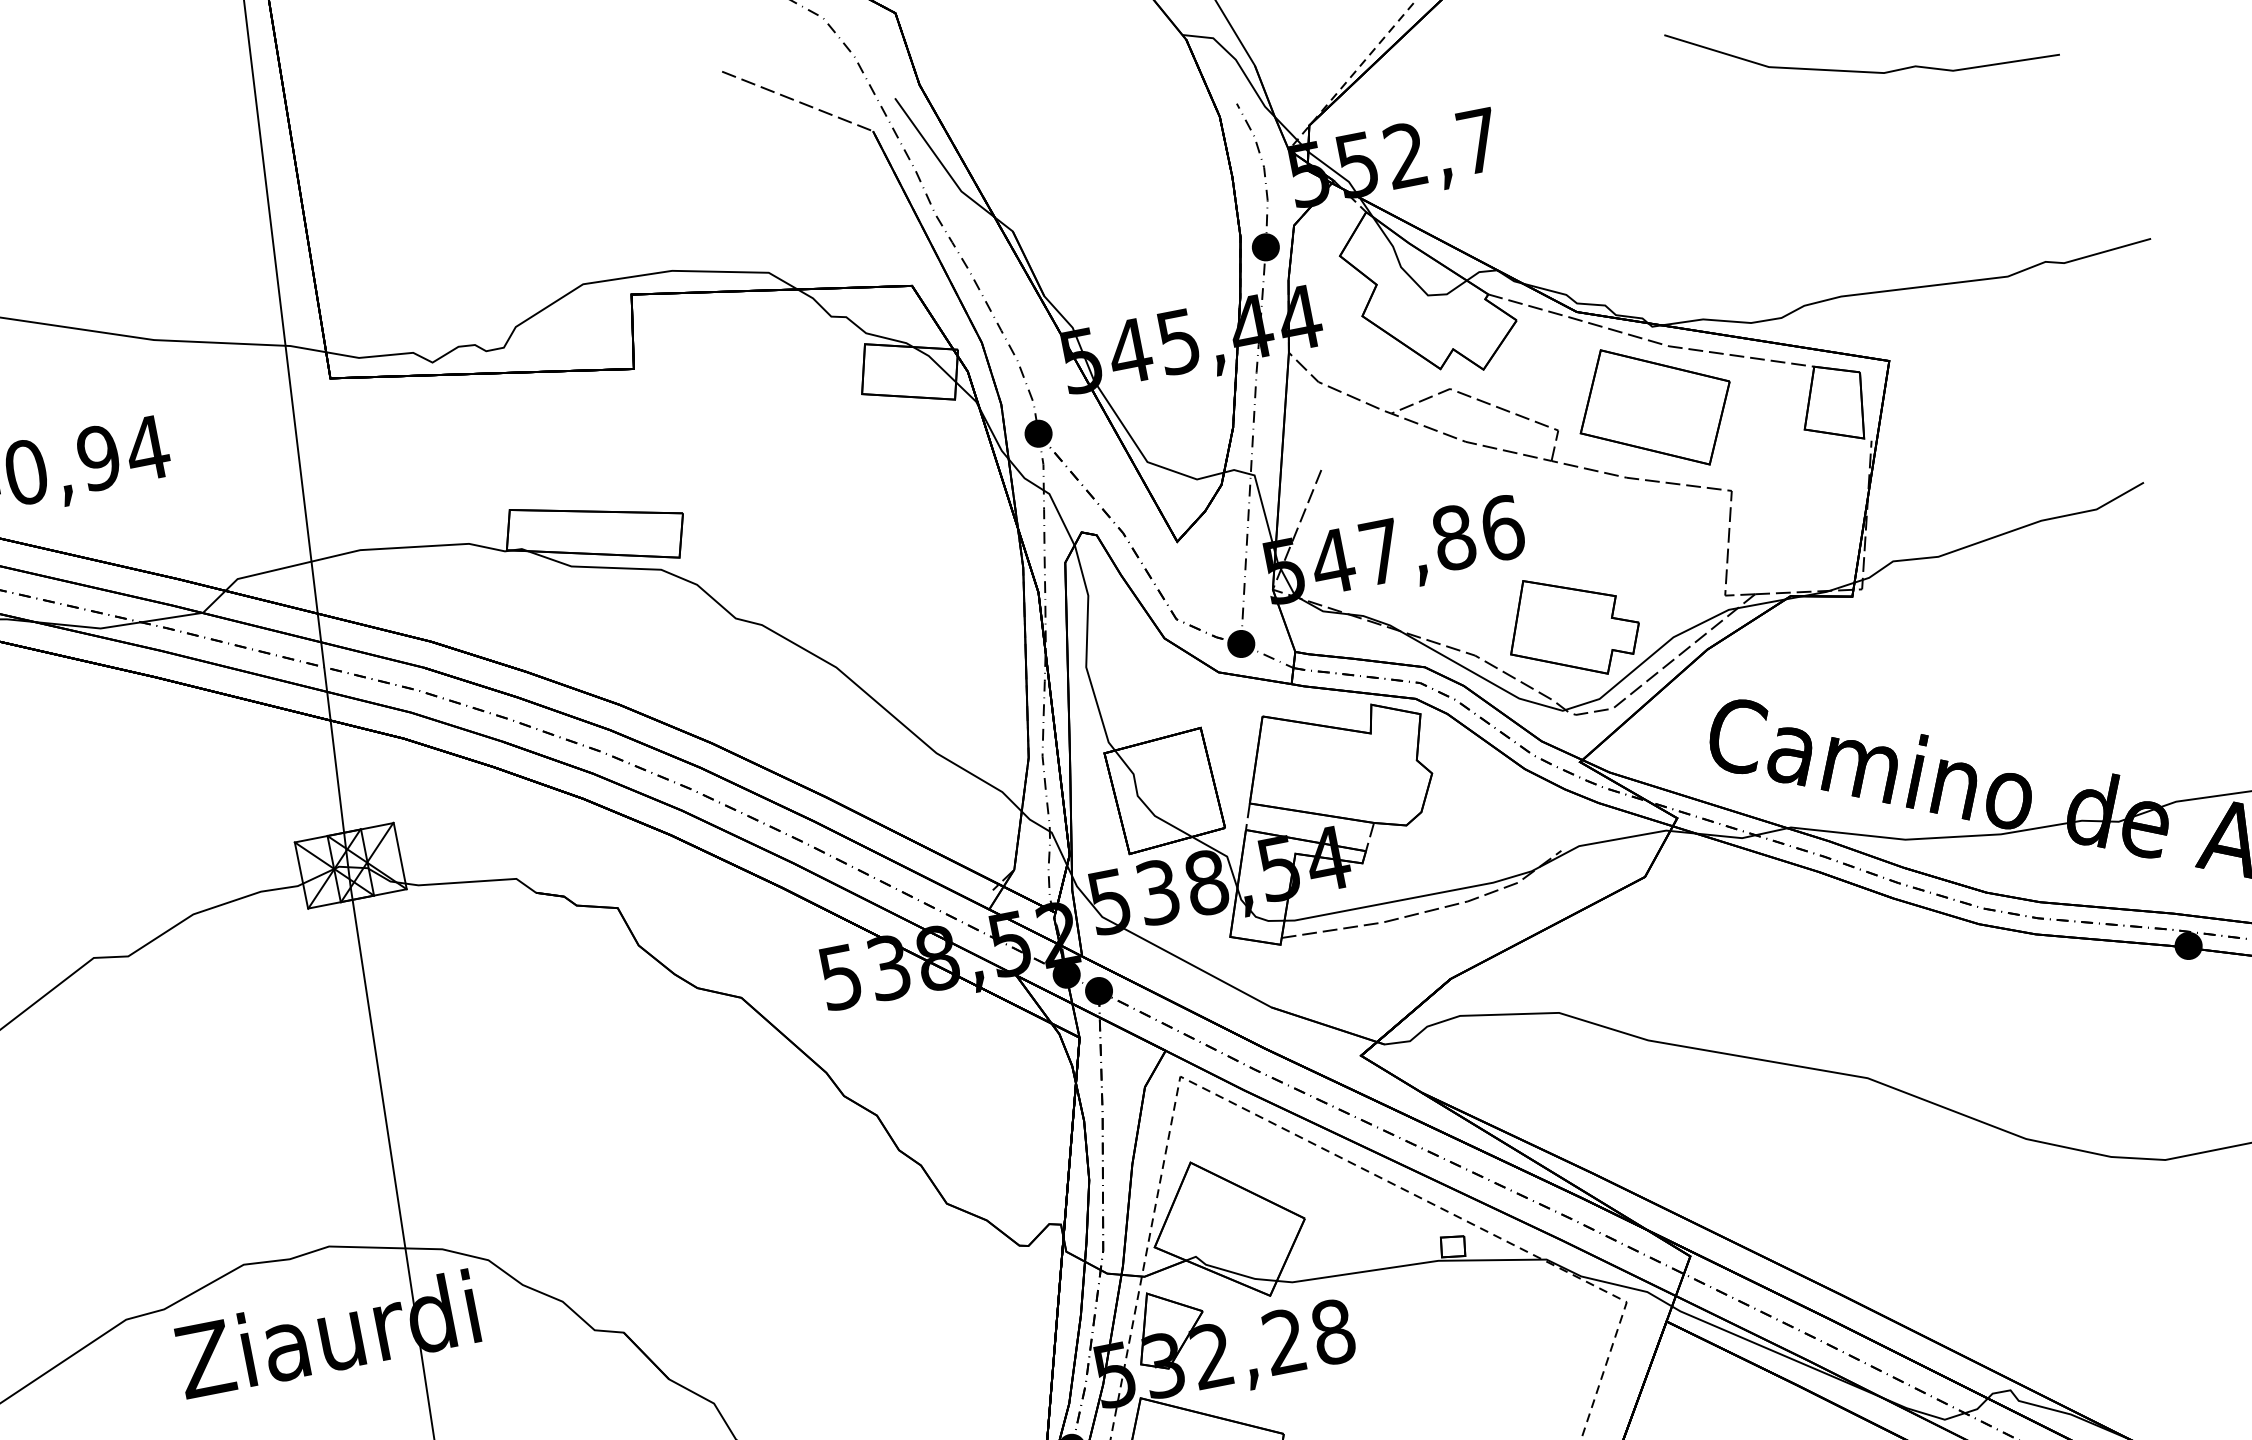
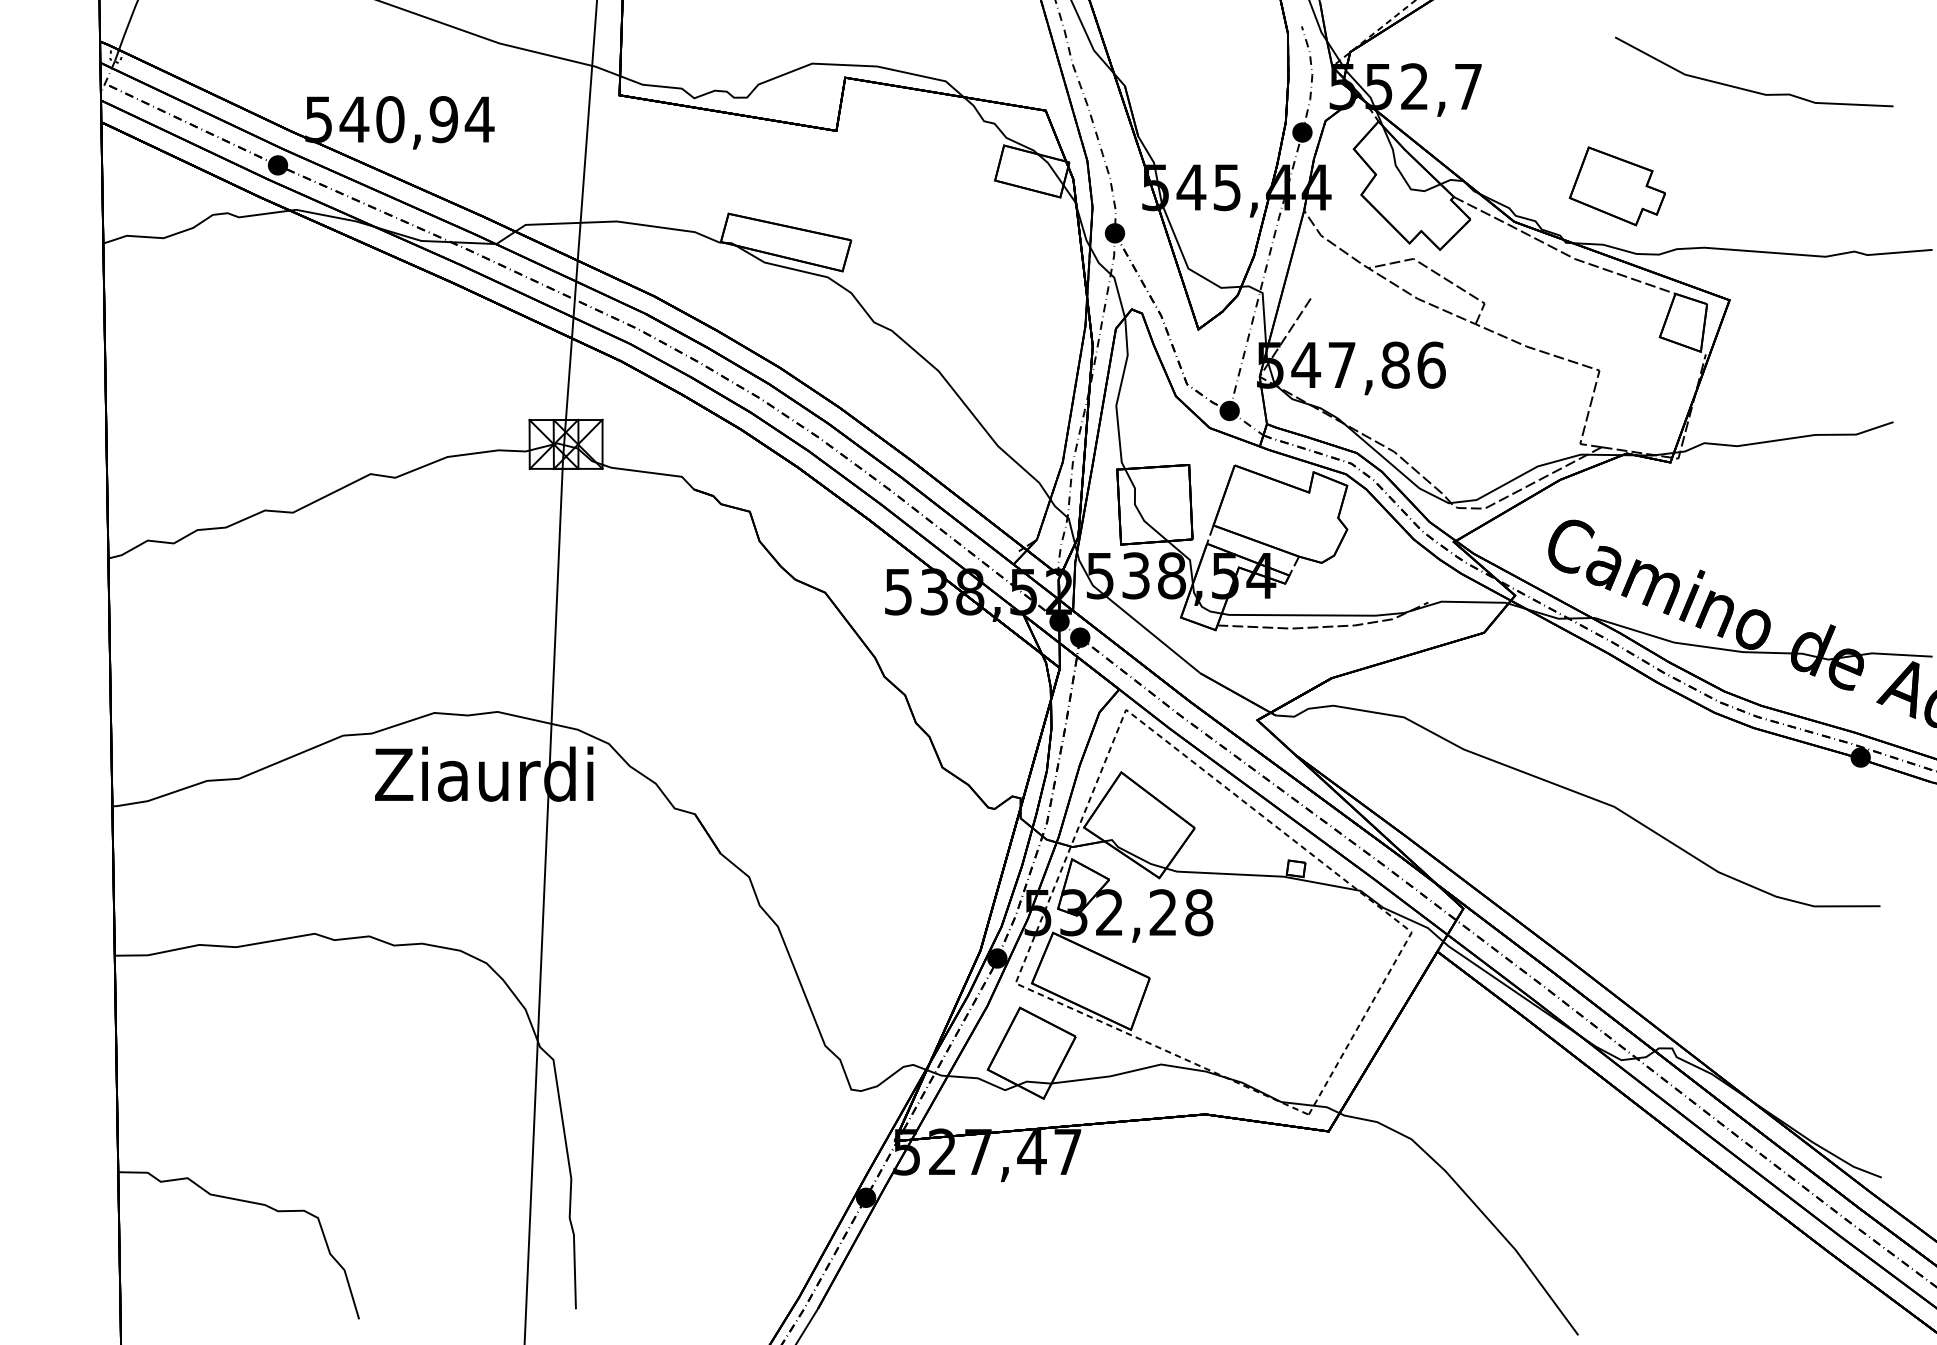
part: (1654, 407) -> (1556, 300), removed
part: (1571, 626) -> (1616, 186), moved

